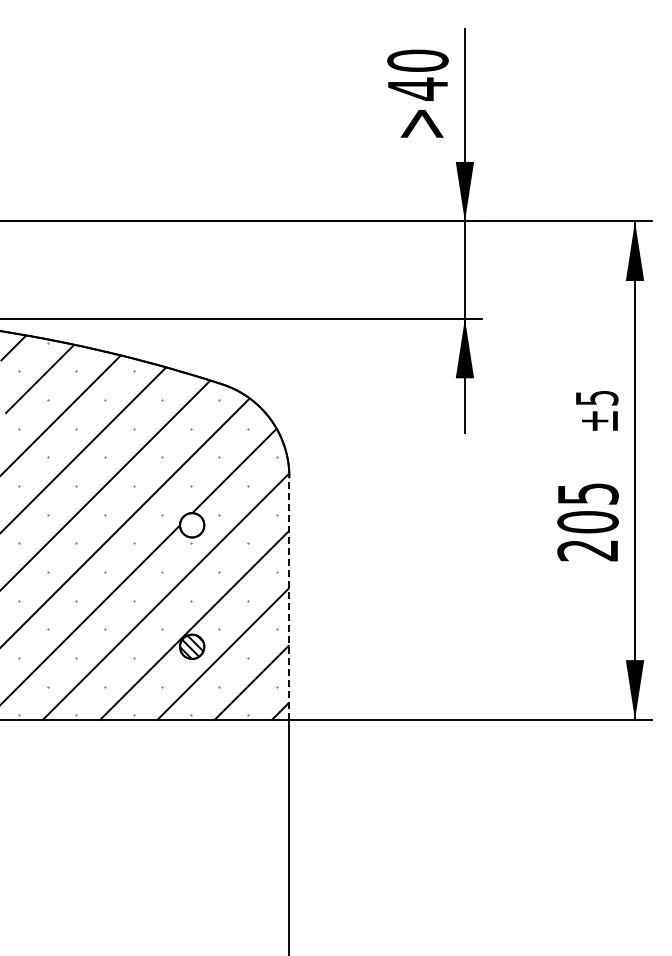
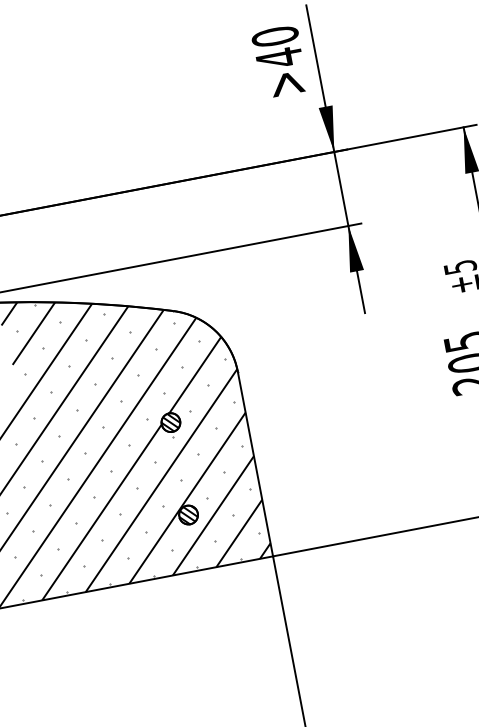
hatch: (192, 525) -> (171, 422), added
line: (289, 597) -> (255, 463), dashed -> solid

